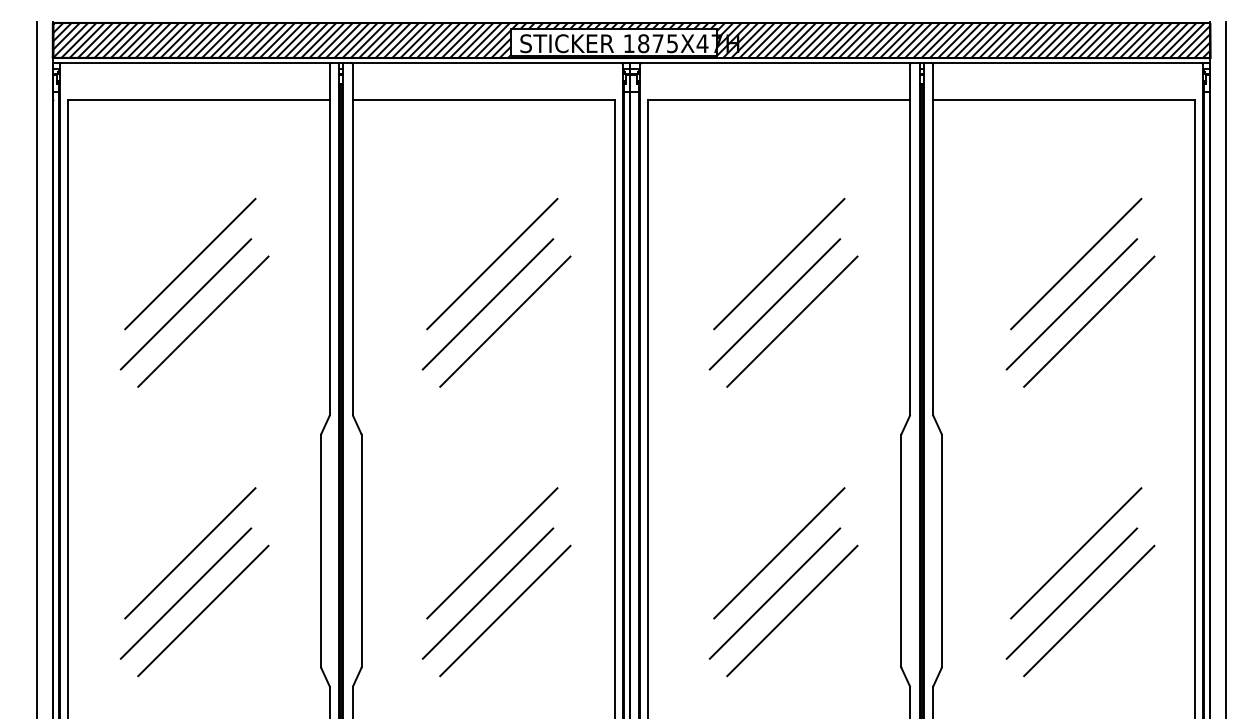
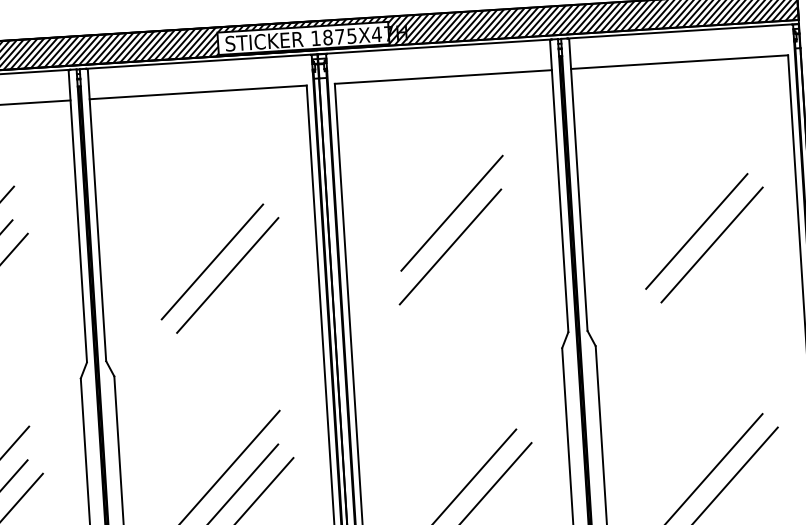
line: (492, 263) -> (214, 227), removed
line: (1076, 263) -> (698, 197), removed
line: (792, 321) -> (465, 260), removed
line: (779, 553) -> (467, 453), removed
line: (1076, 553) -> (713, 437), removed

